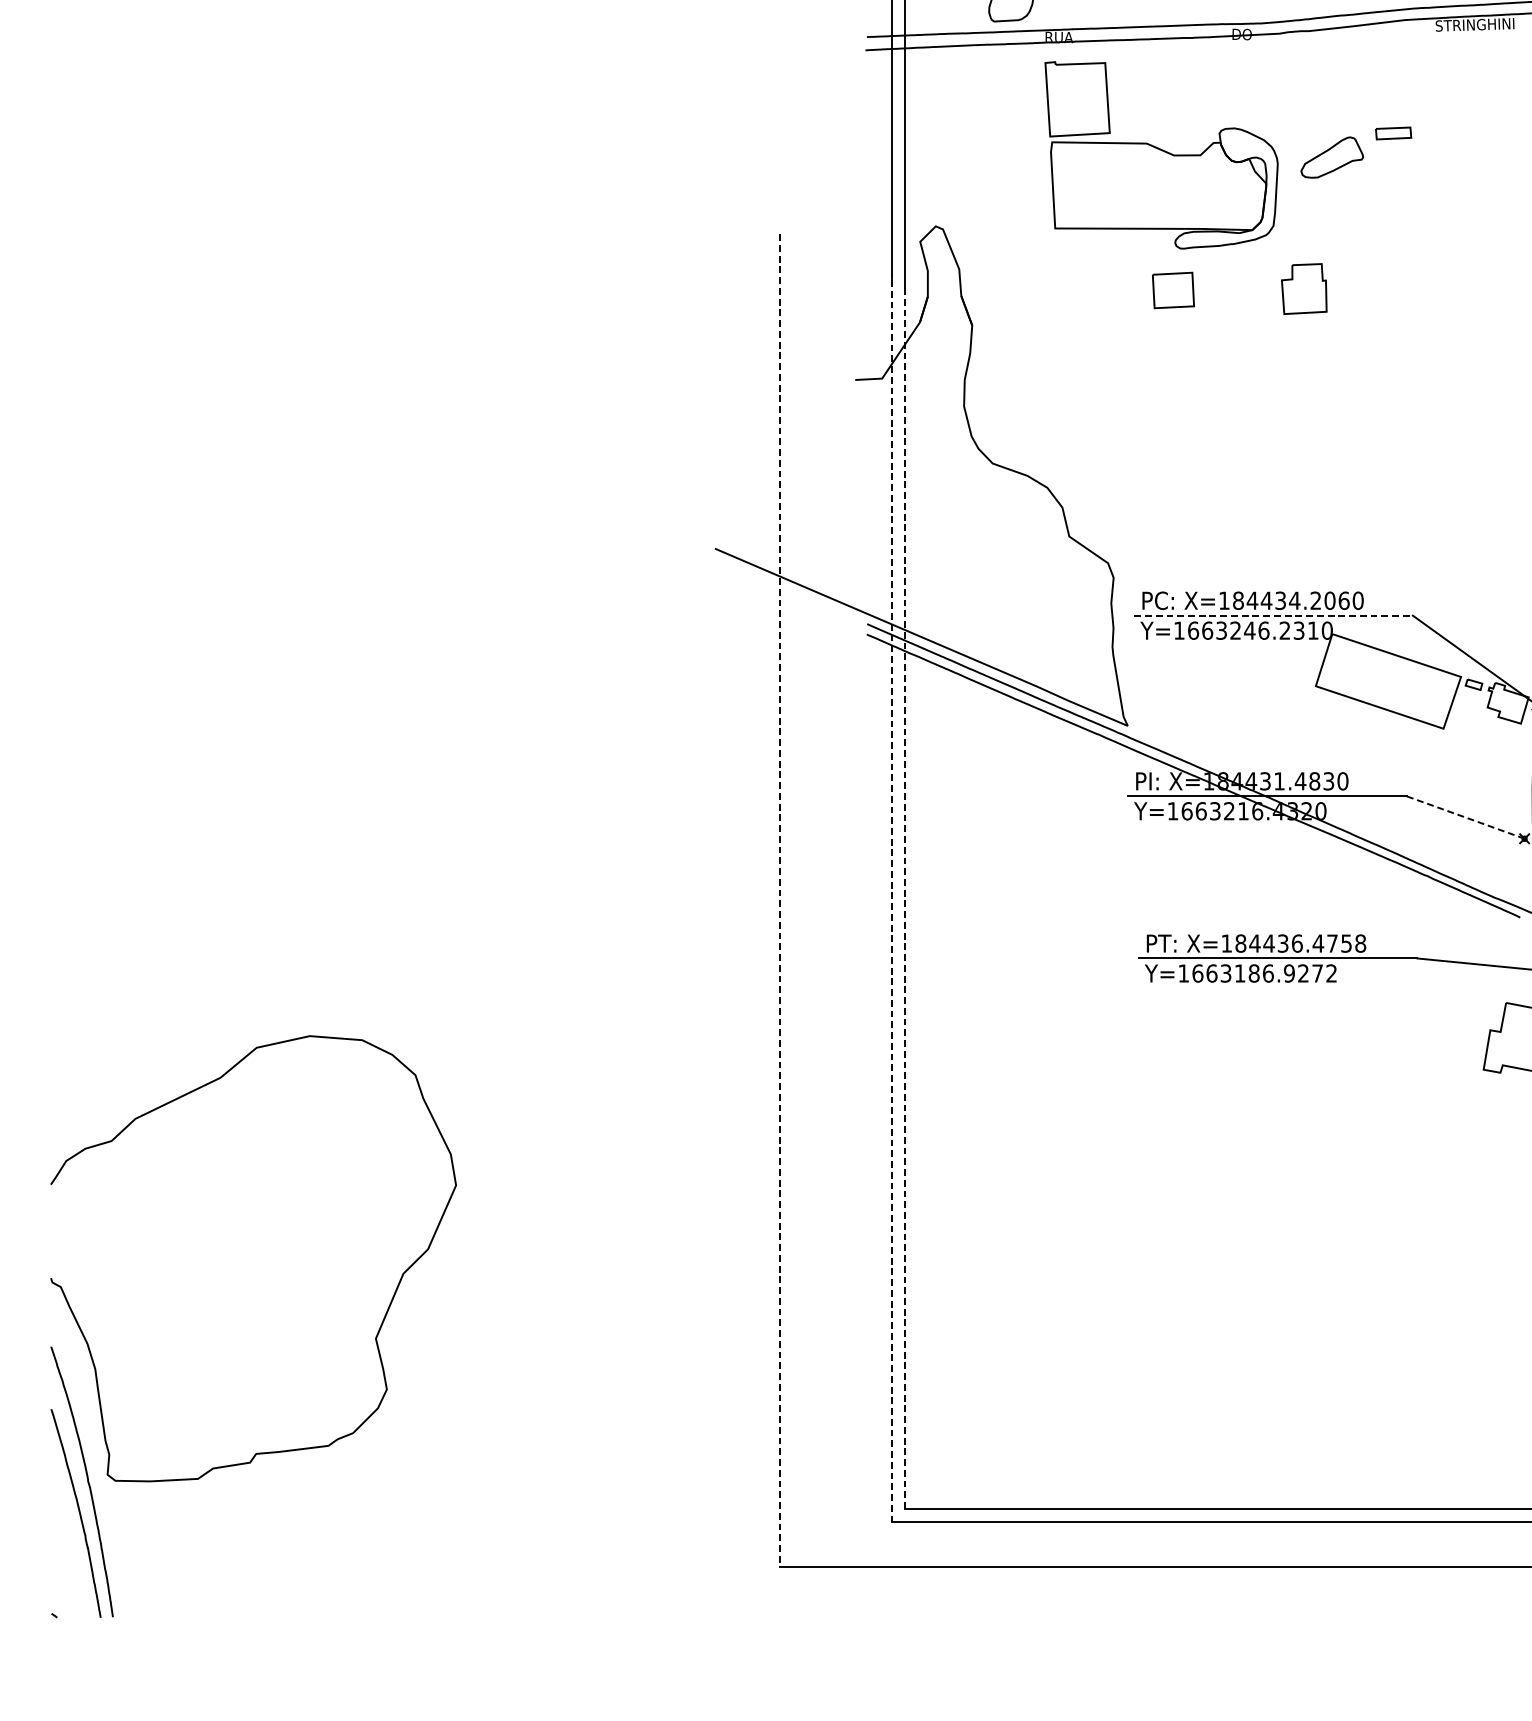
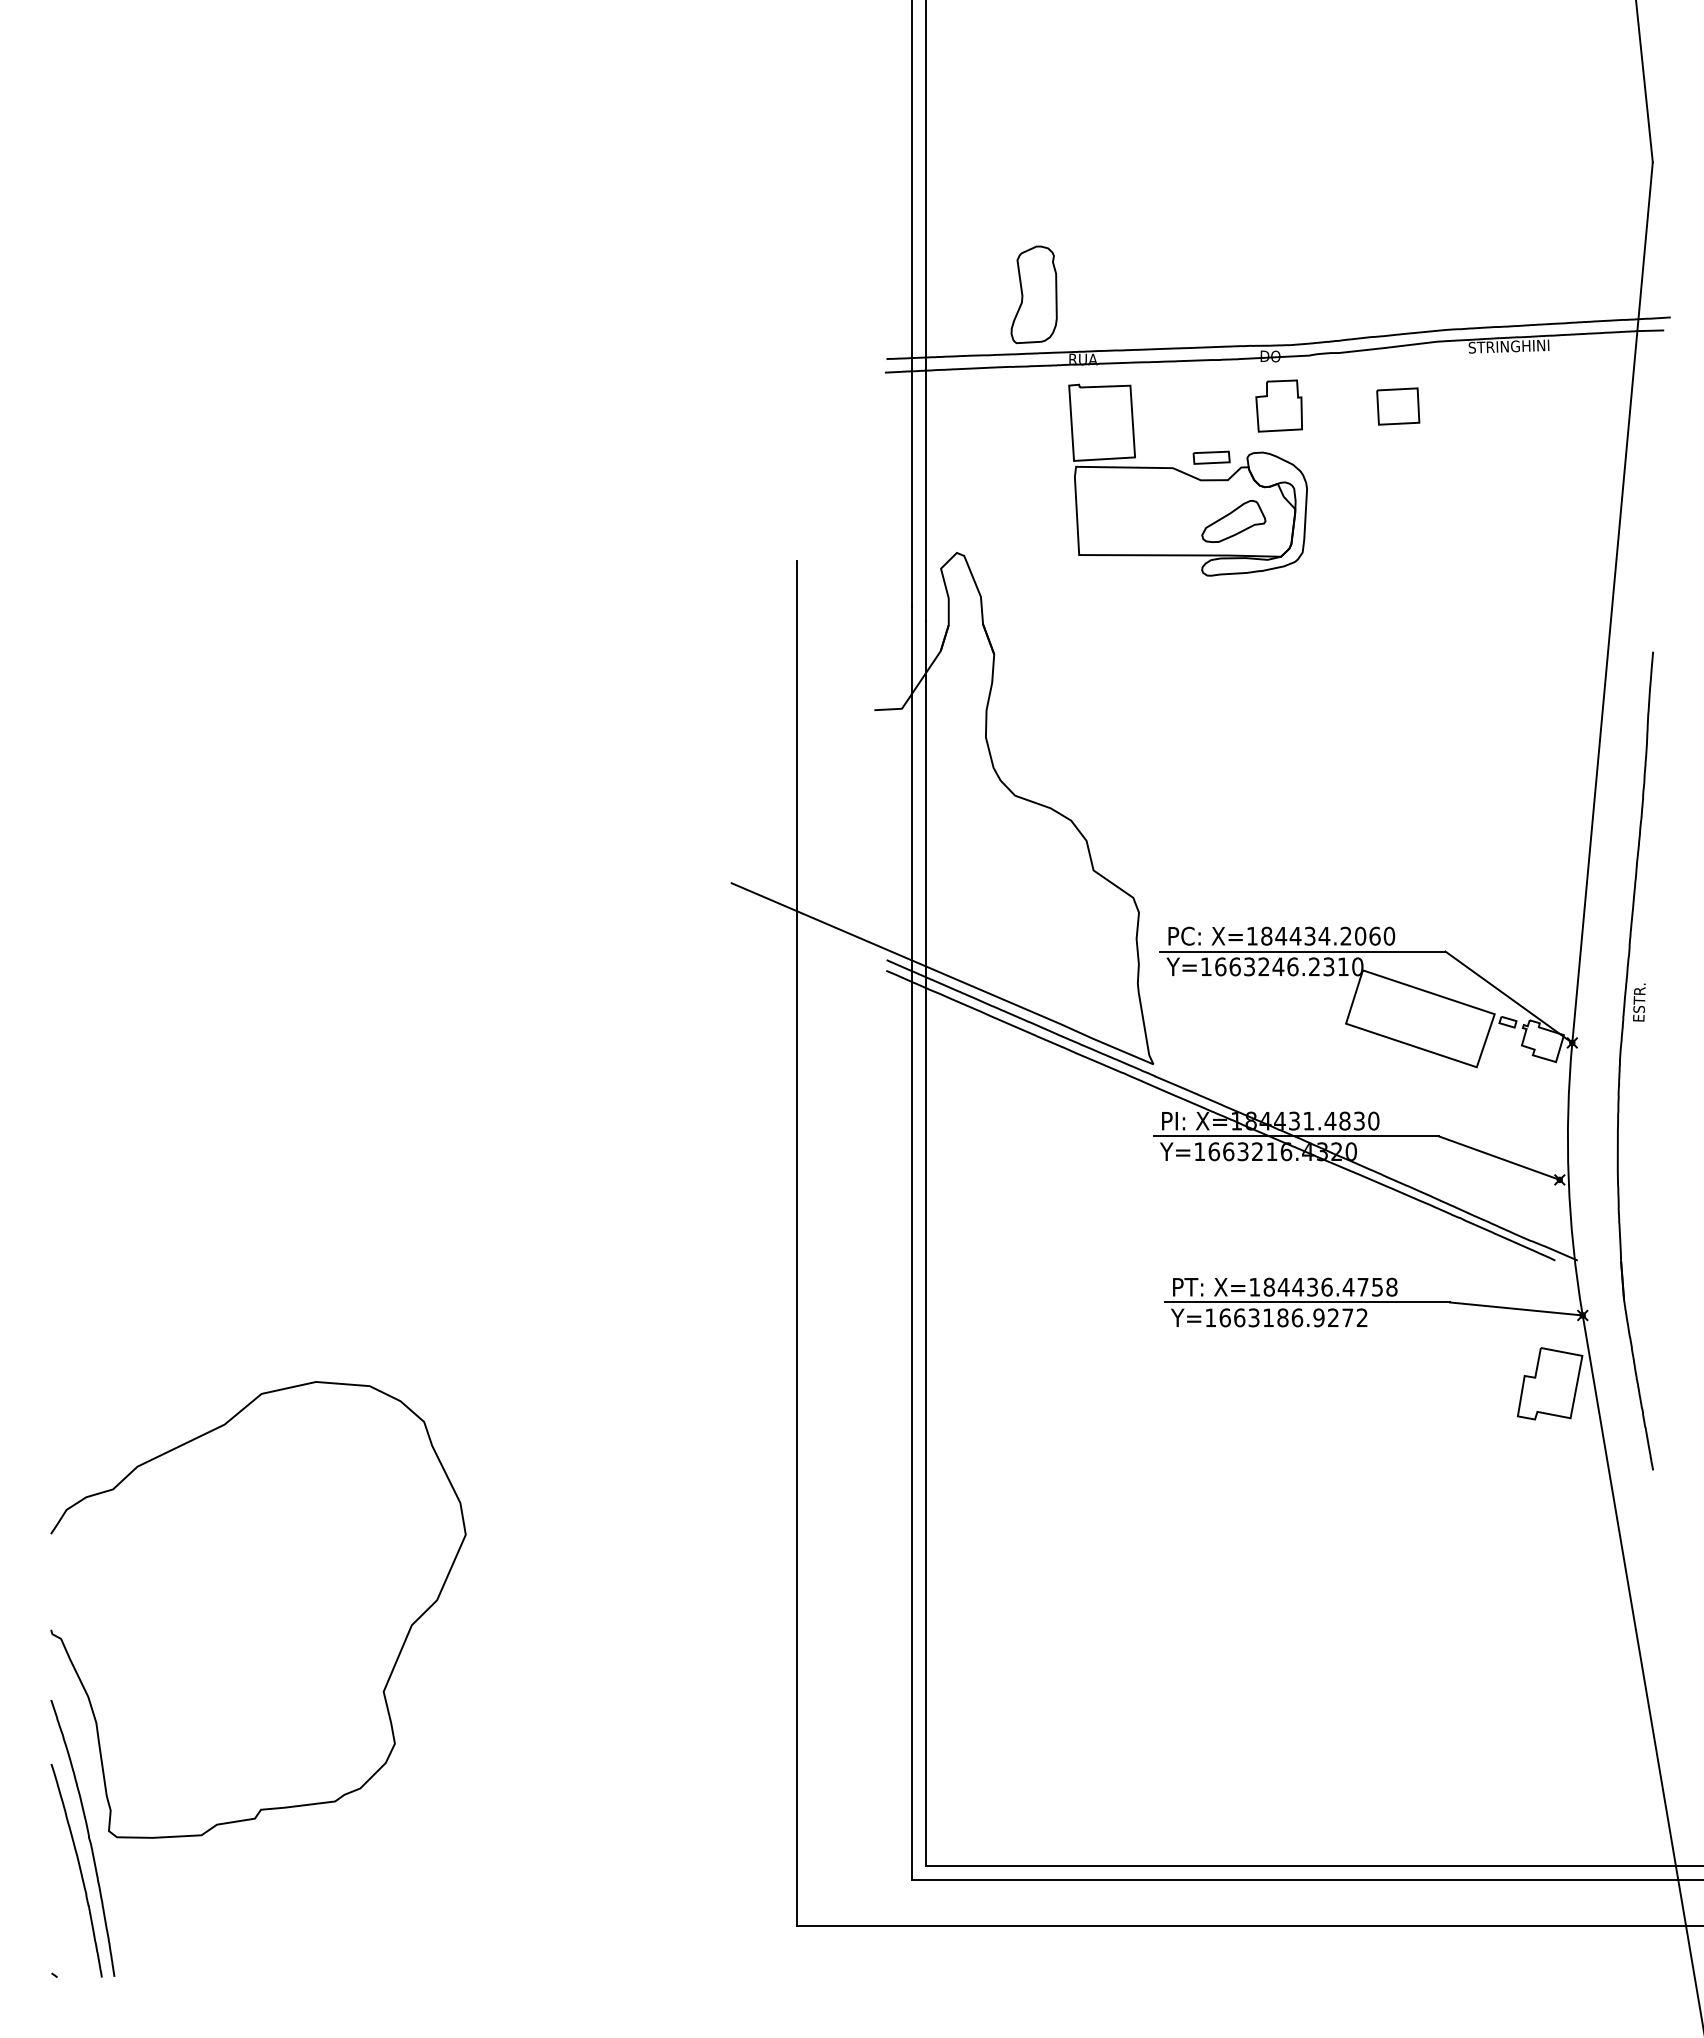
part: (1393, 133) -> (1211, 457), moved
part: (1331, 156) -> (1233, 520), moved
part: (1303, 288) -> (1278, 405), moved
part: (1173, 290) -> (1398, 406), moved
line: (1273, 615) -> (1302, 951), dashed -> solid
line: (1464, 816) -> (1498, 1157), dashed -> solid
line: (891, 899) -> (911, 1242), dashed -> solid
line: (779, 900) -> (796, 1243), dashed -> solid
line: (905, 900) -> (925, 1243), dashed -> solid

